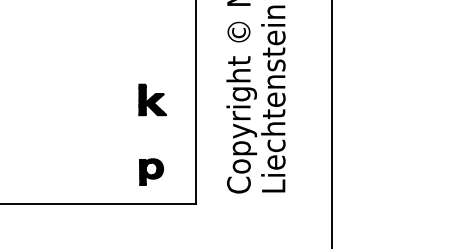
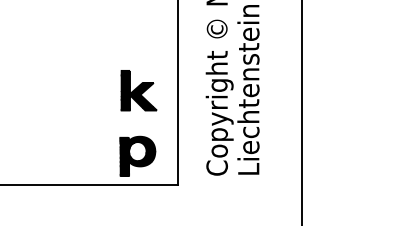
part: (152, 99) -> (138, 90), size x1.43
part: (151, 171) -> (137, 155), size x1.67

